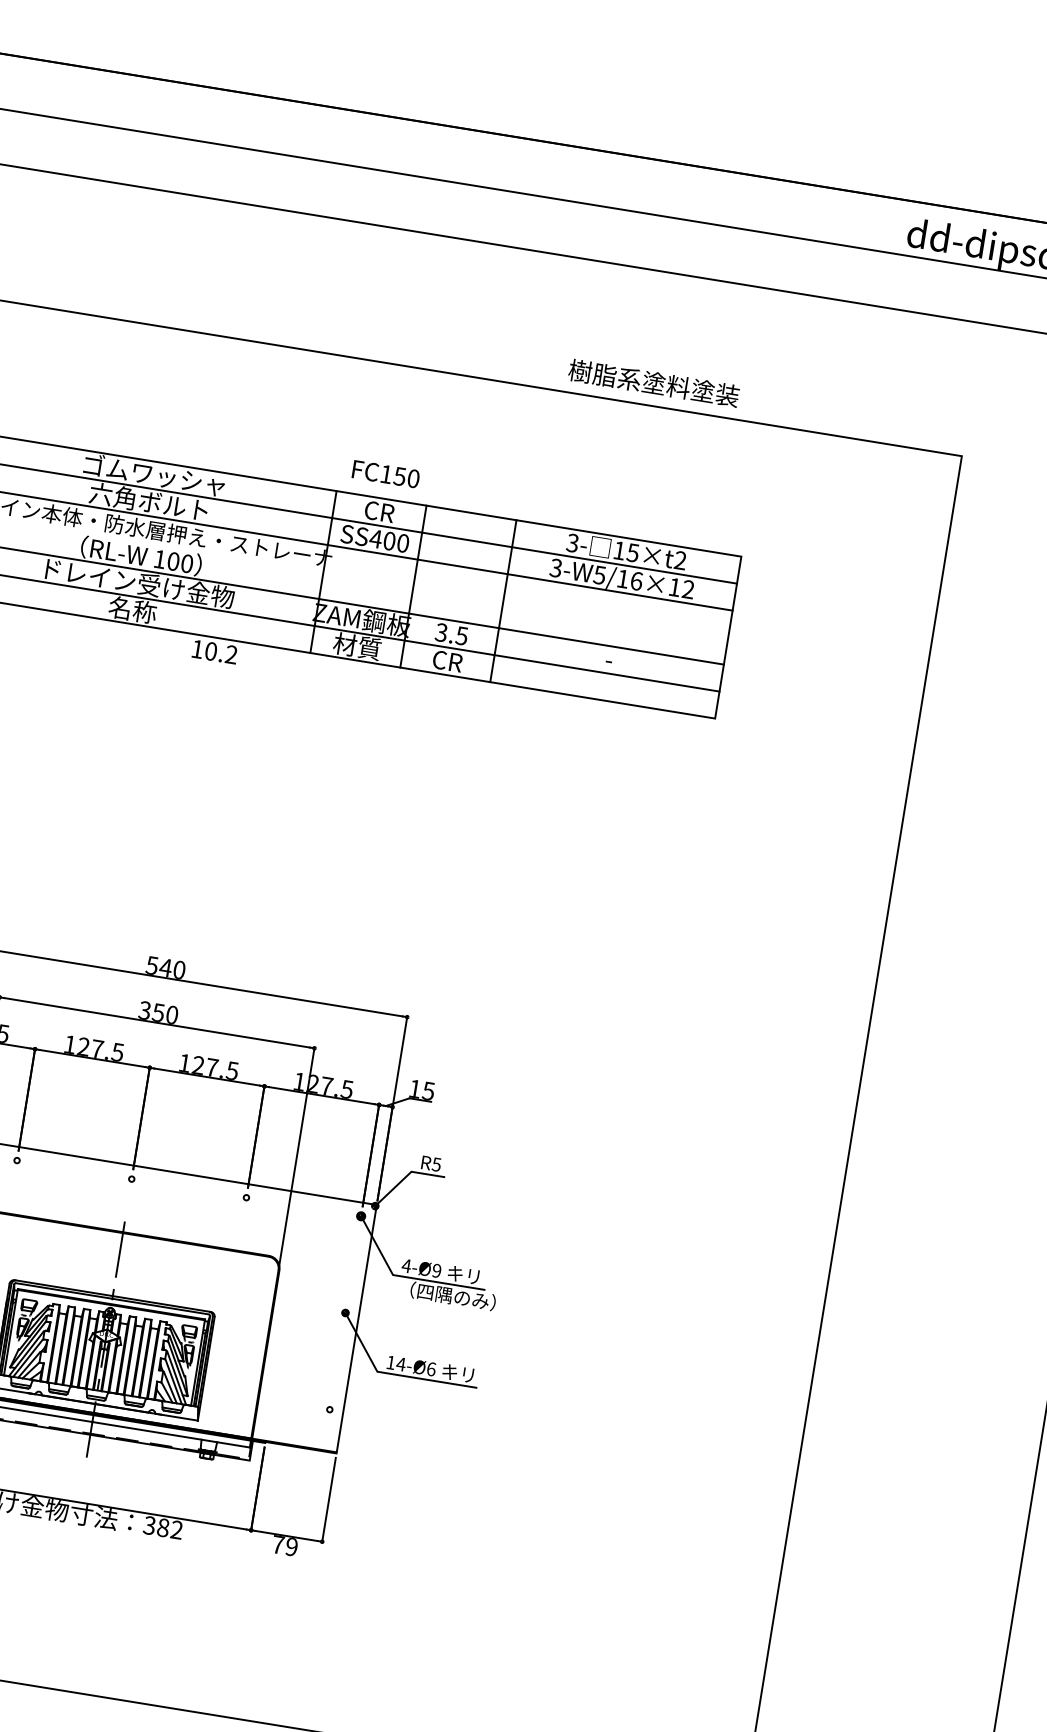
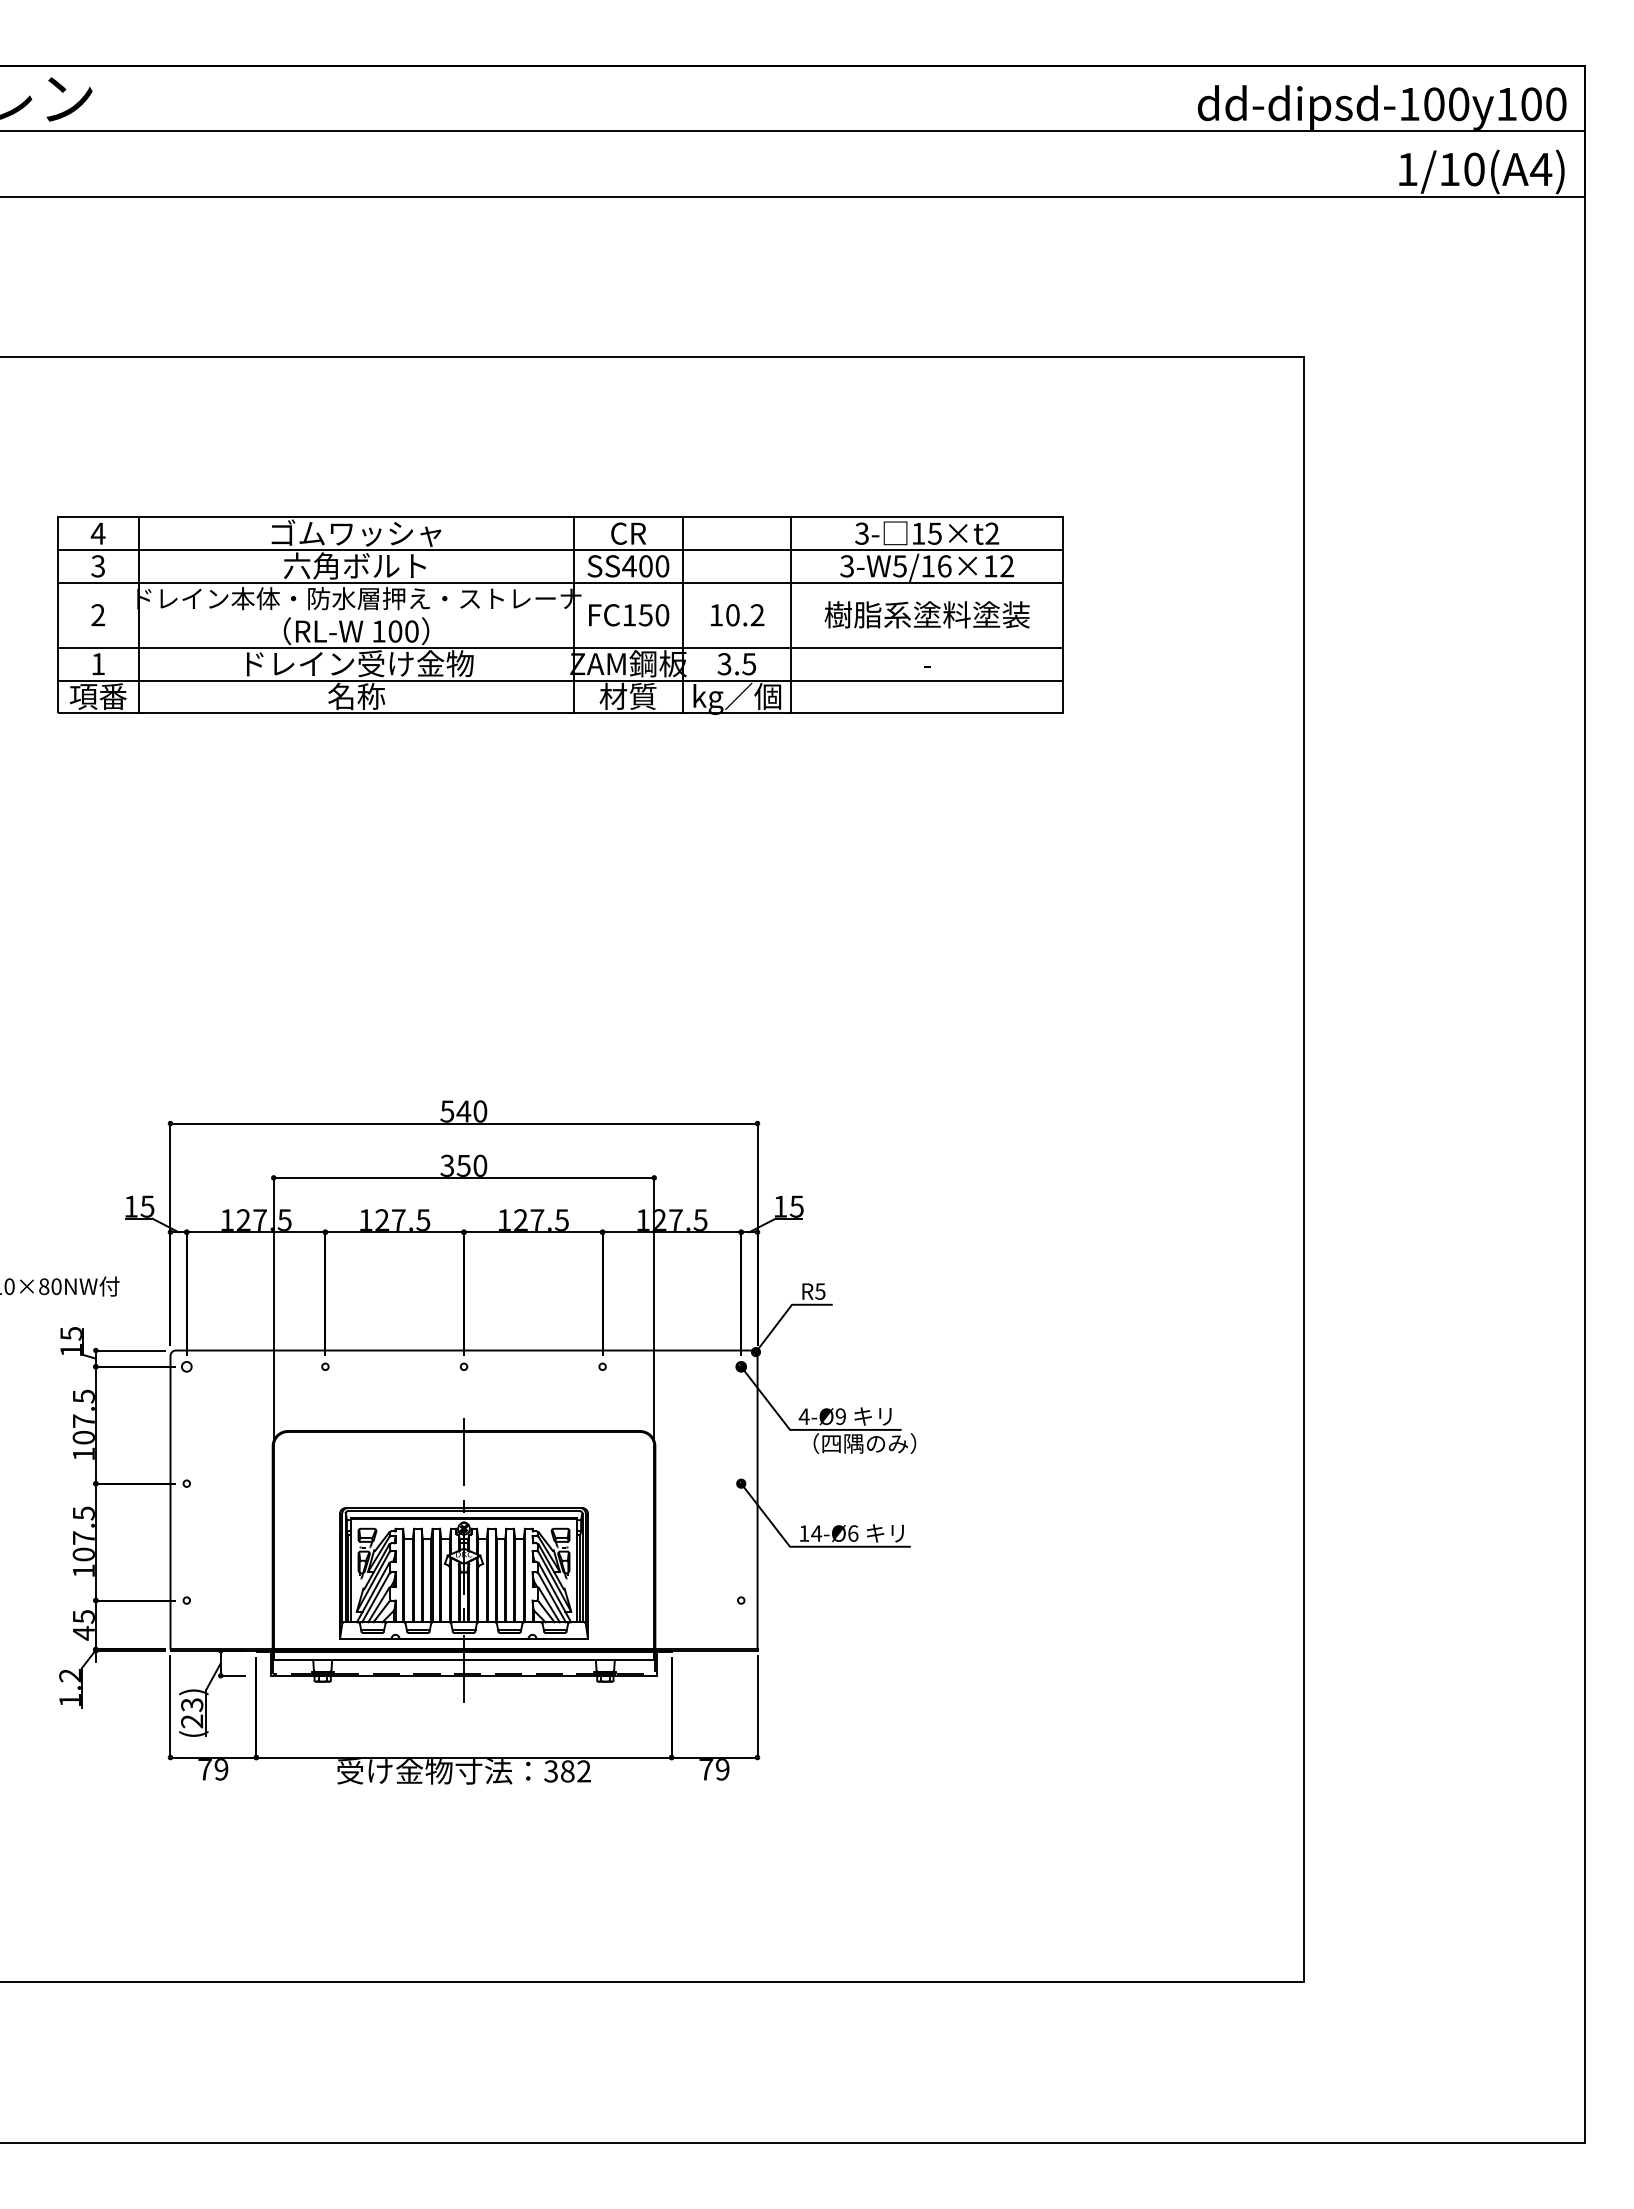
text: (653, 382) -> (926, 614), moved
text: (386, 474) -> (629, 615), moved
text: (214, 652) -> (737, 615), moved
text: (447, 662) -> (737, 698), CR -> kg／個

